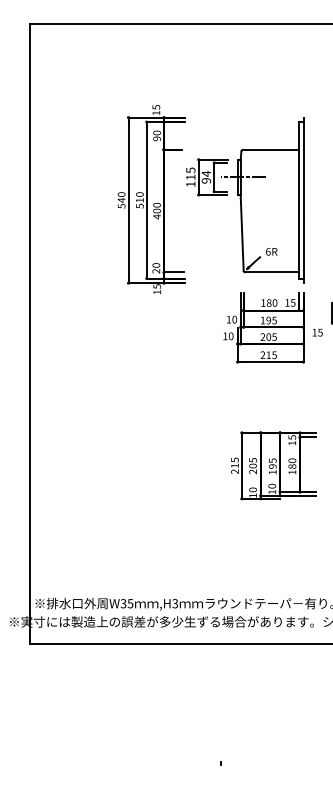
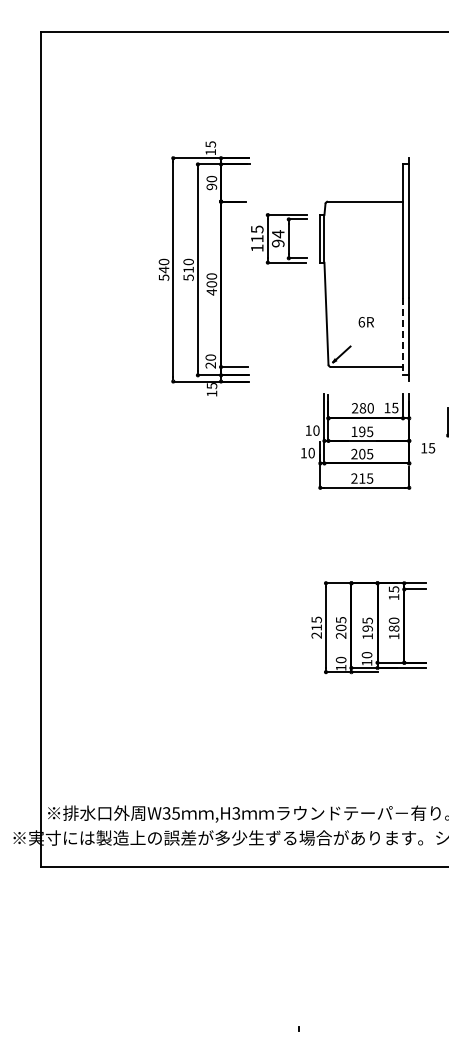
line: (243, 177) -> (328, 238), removed
line: (299, 249) -> (403, 336), solid -> dashed
text: (271, 252) -> (365, 322), moved
text: (263, 303) -> (355, 408), 180 -> 280

